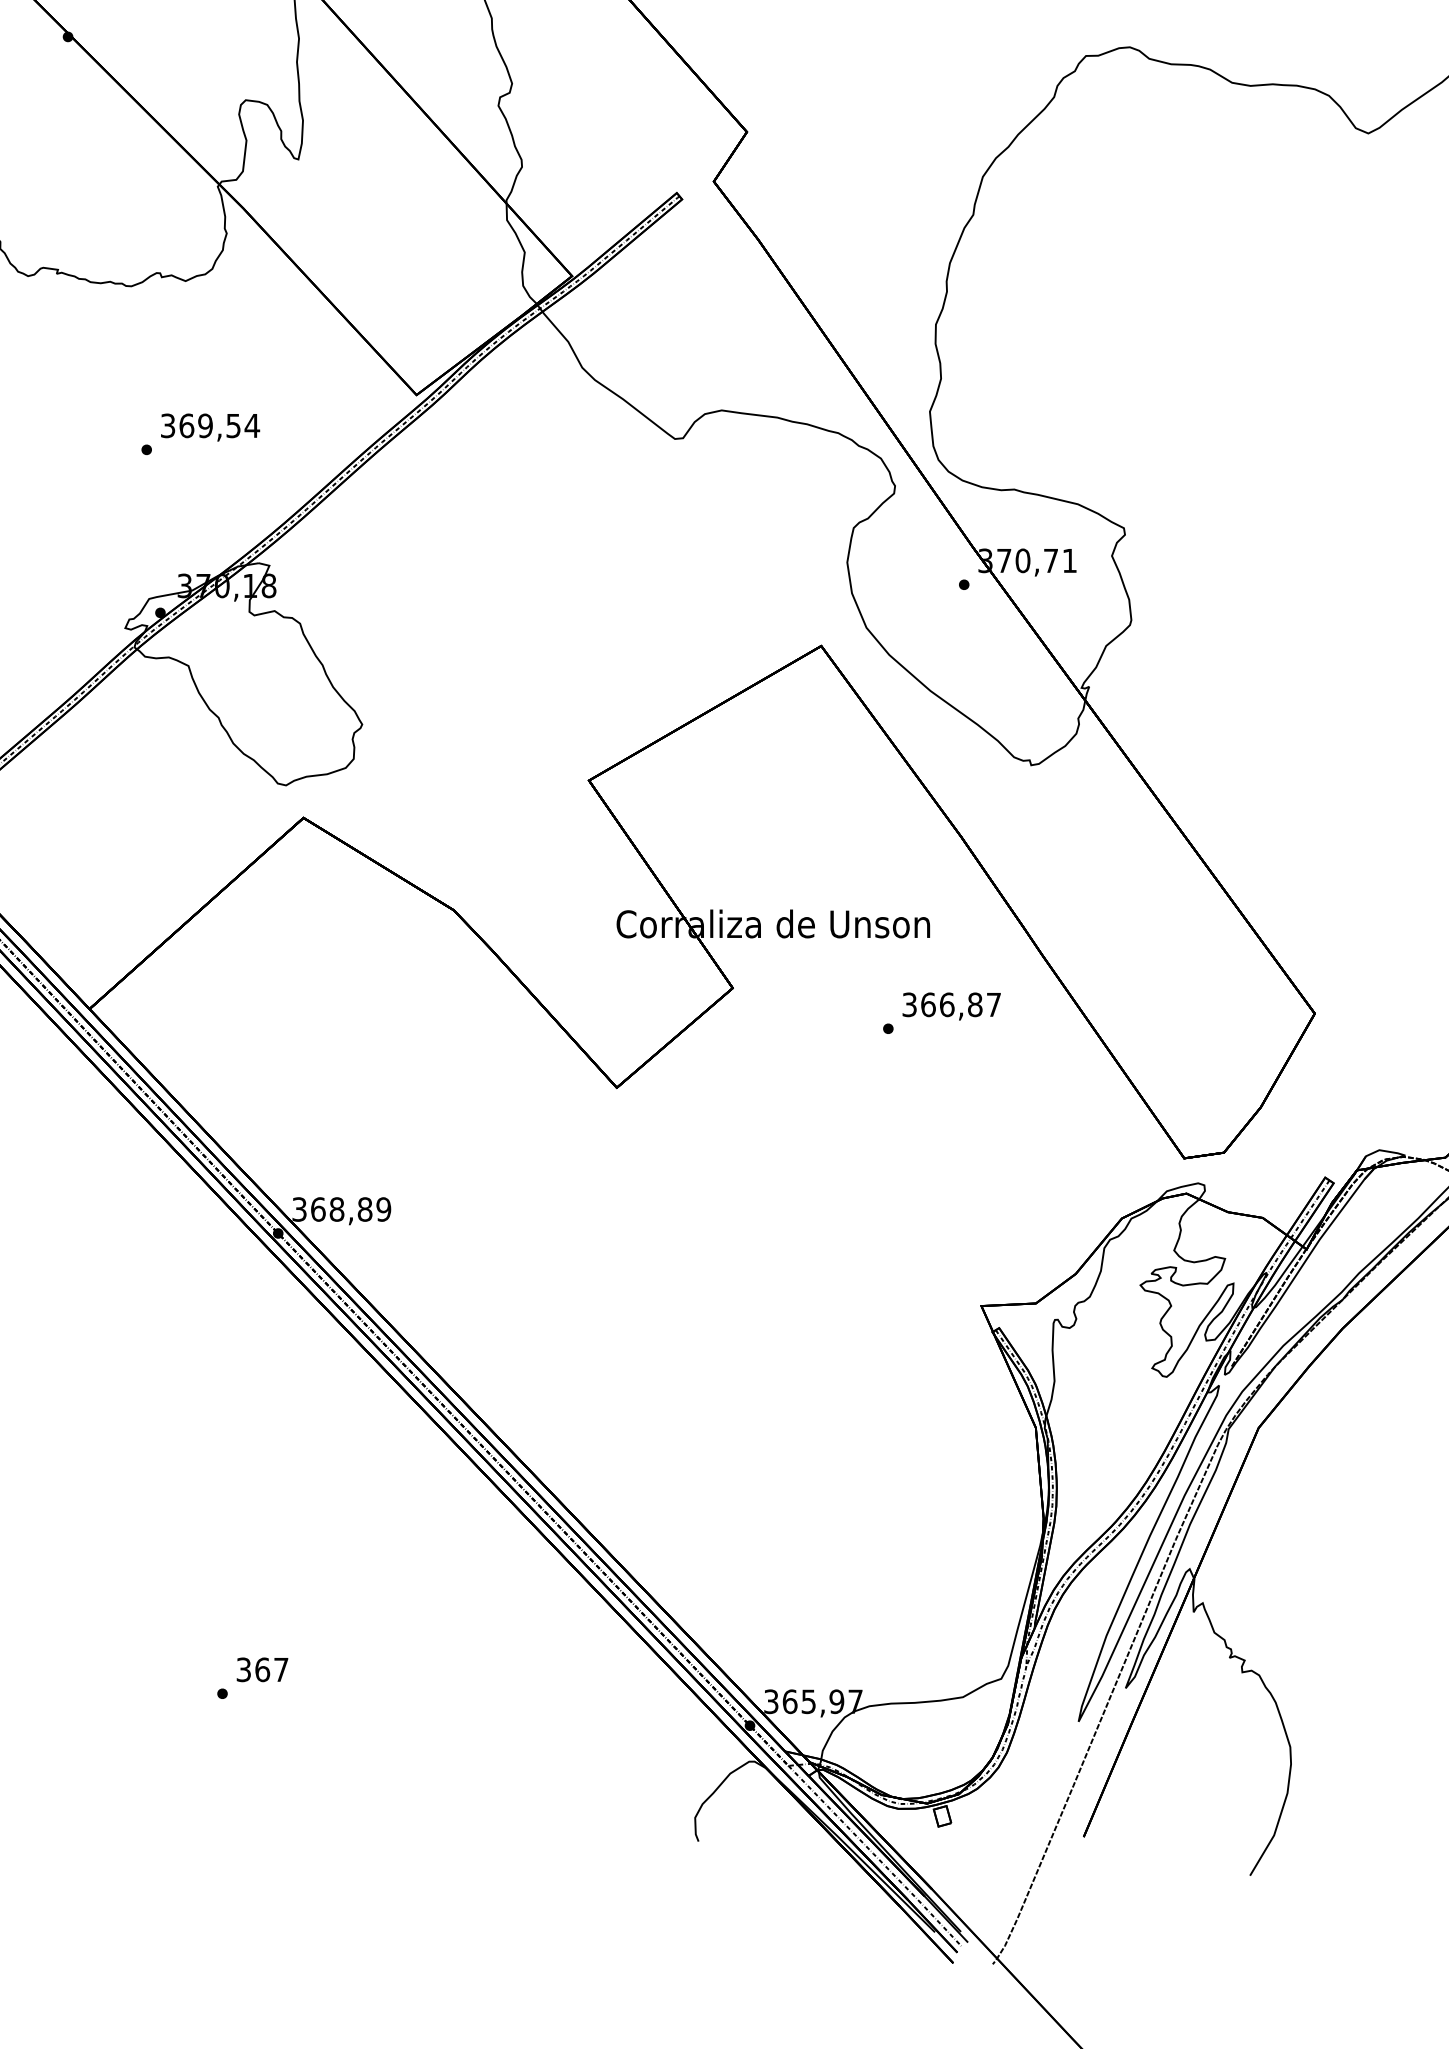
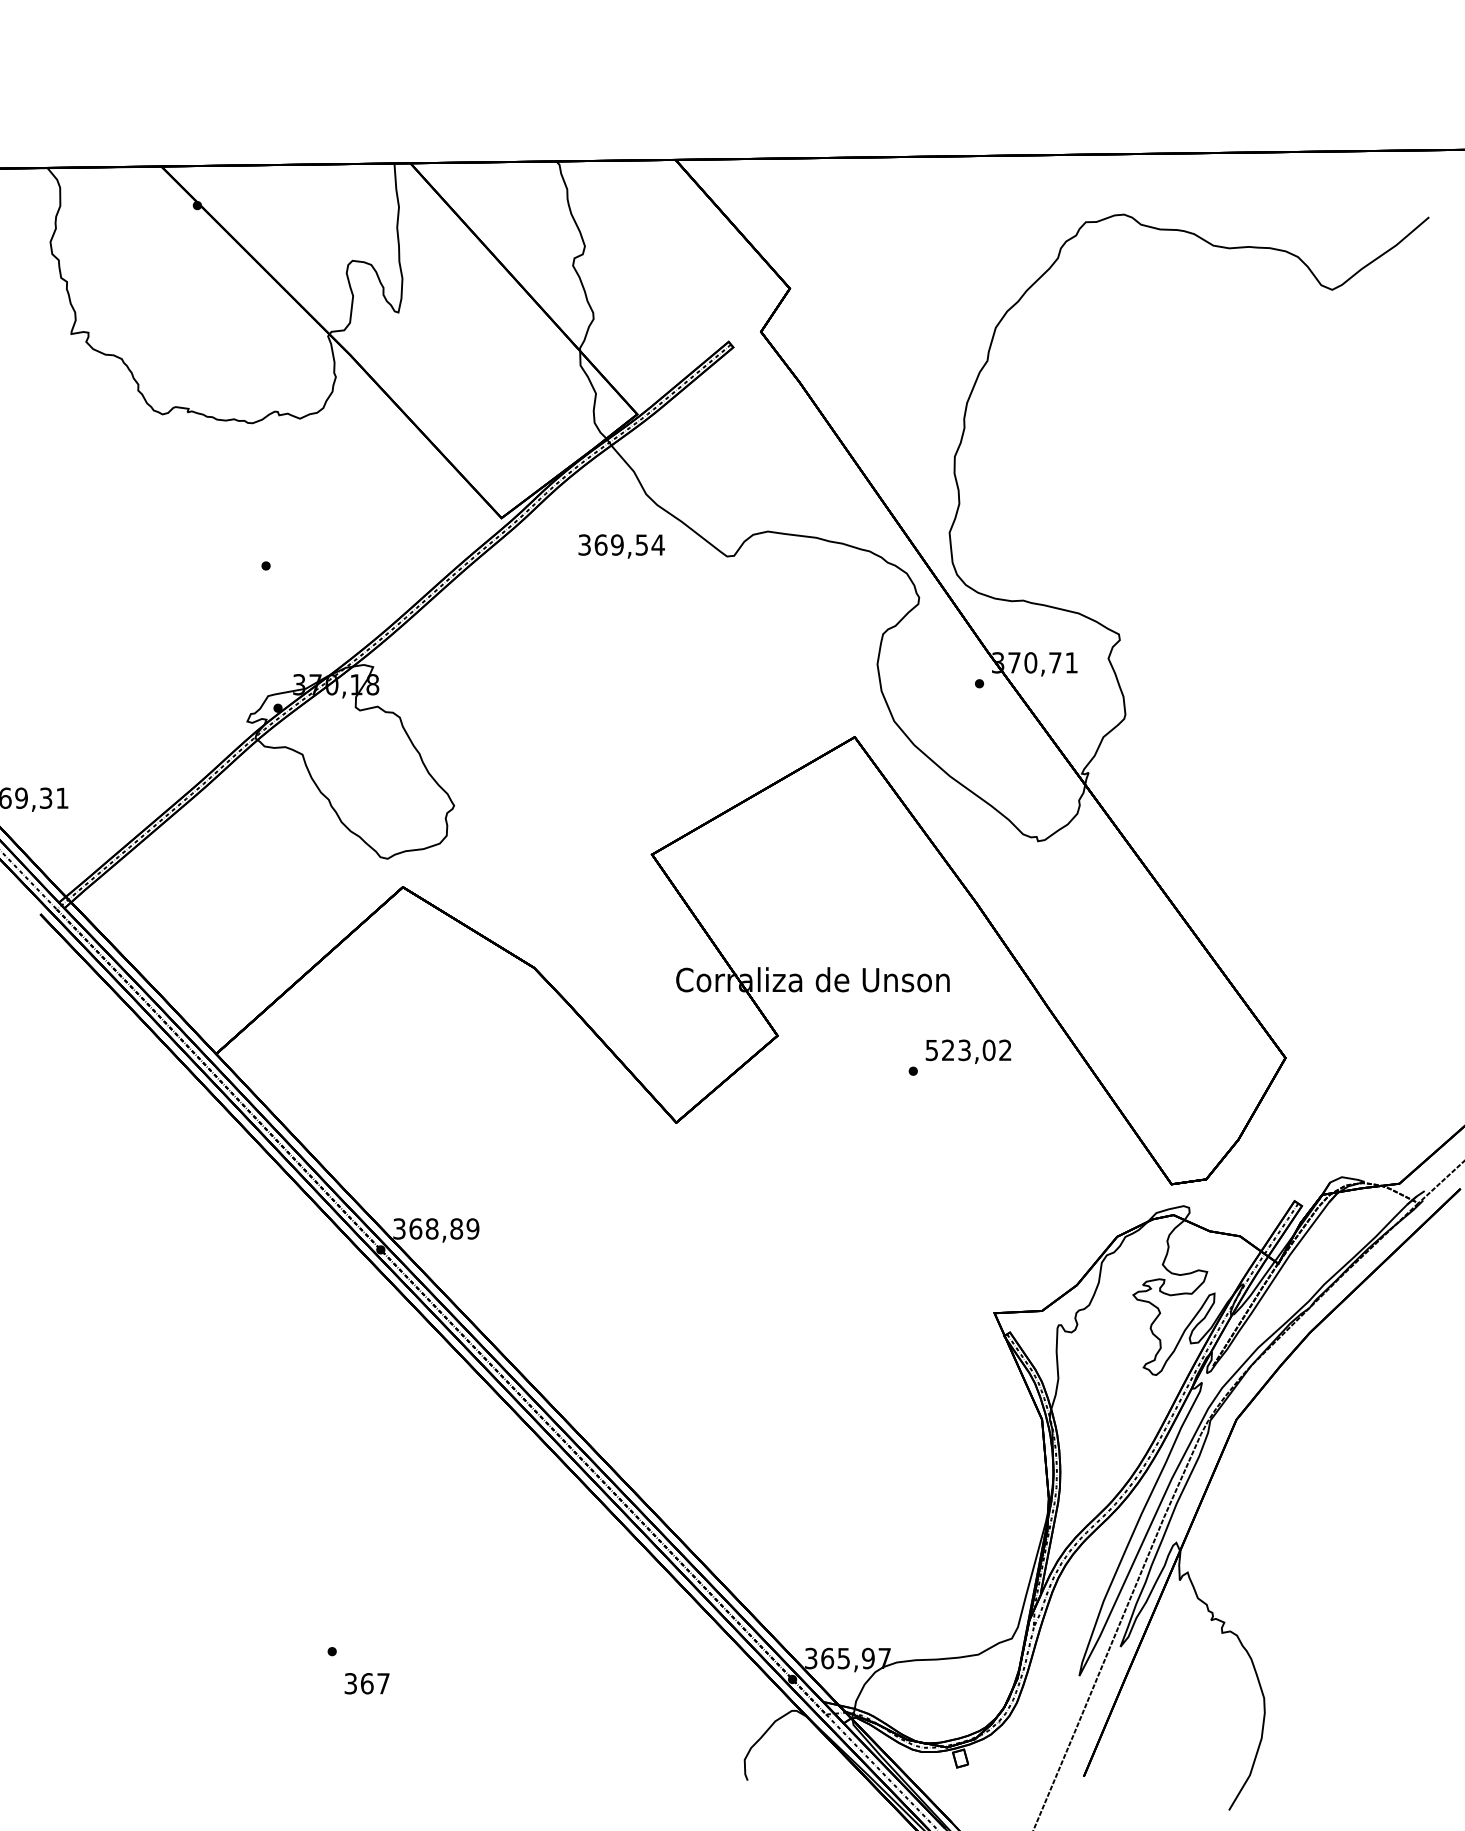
text: (210, 427) -> (621, 546), moved
text: (951, 1005) -> (968, 1050), 366,87 -> 523,02
text: (261, 1669) -> (366, 1683), moved

